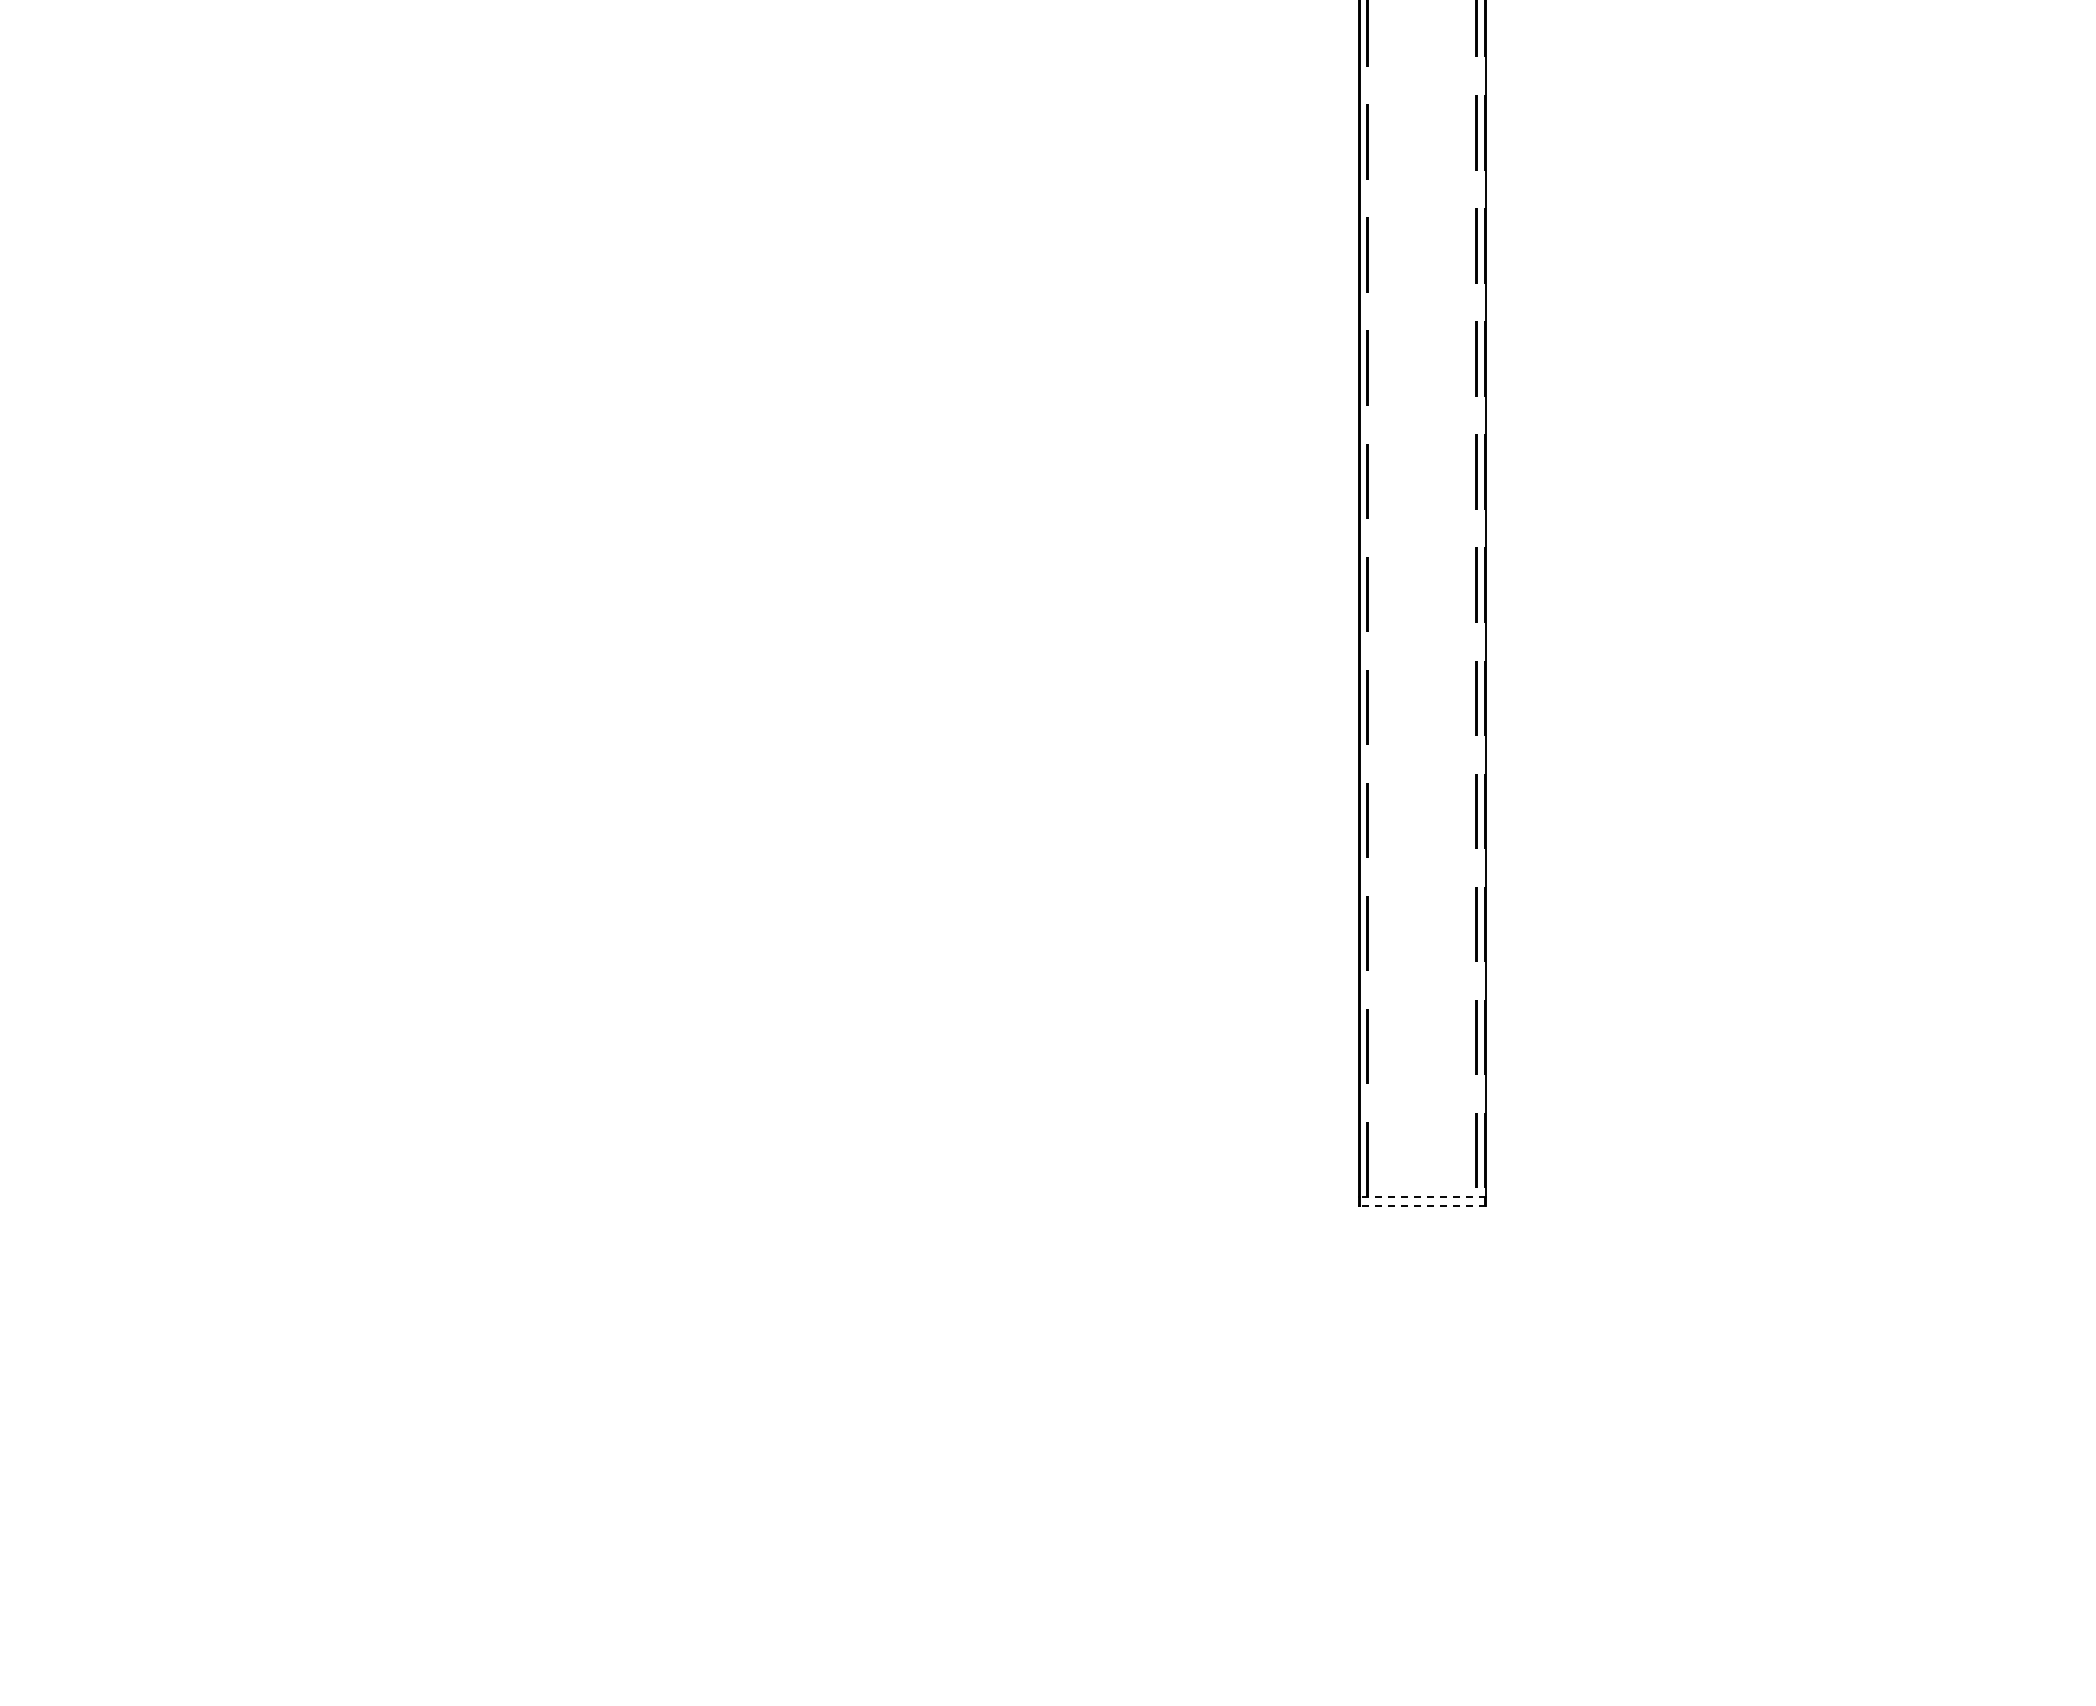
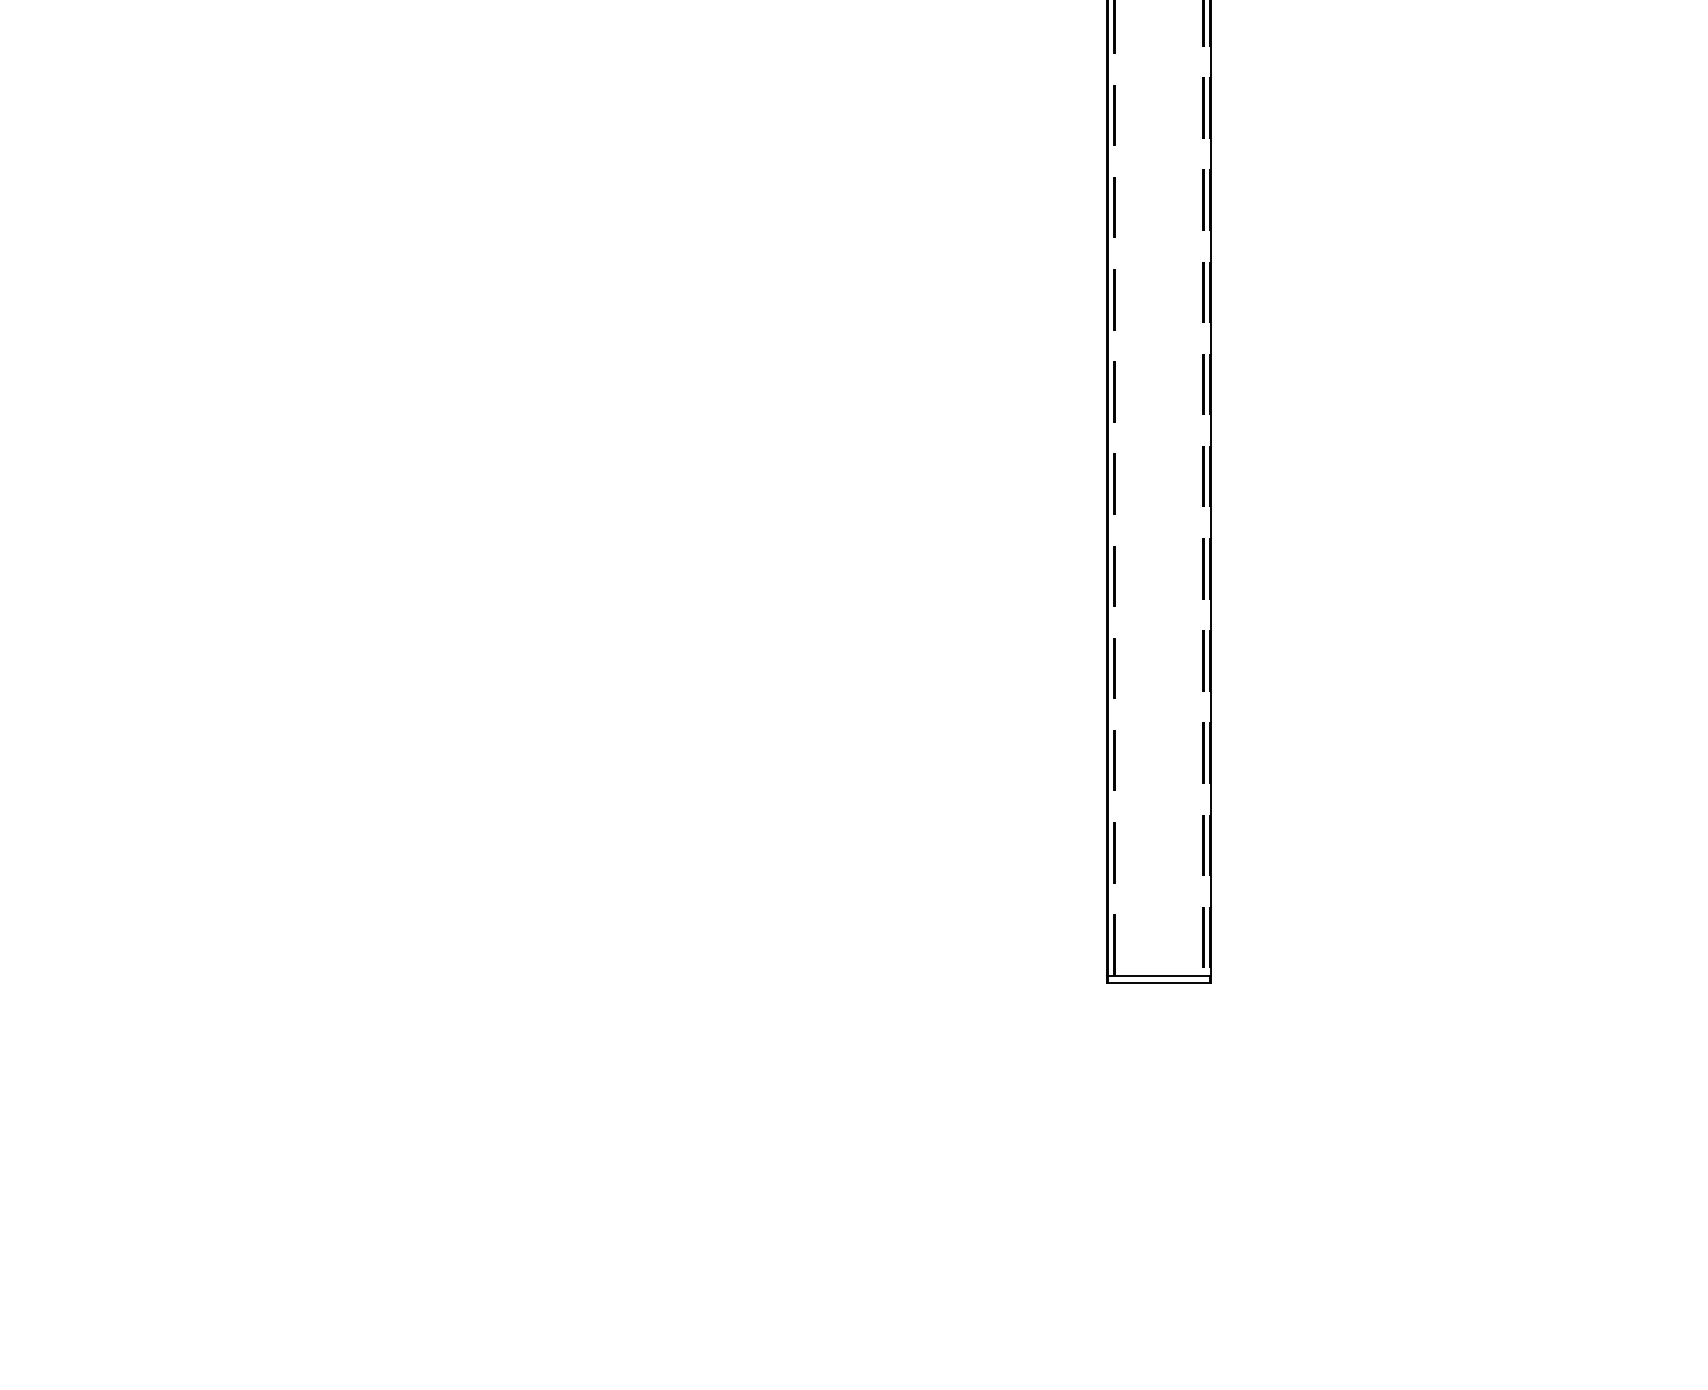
line: (1422, 1197) -> (1159, 975), dashed -> solid
line: (1422, 1206) -> (1159, 983), dashed -> solid

